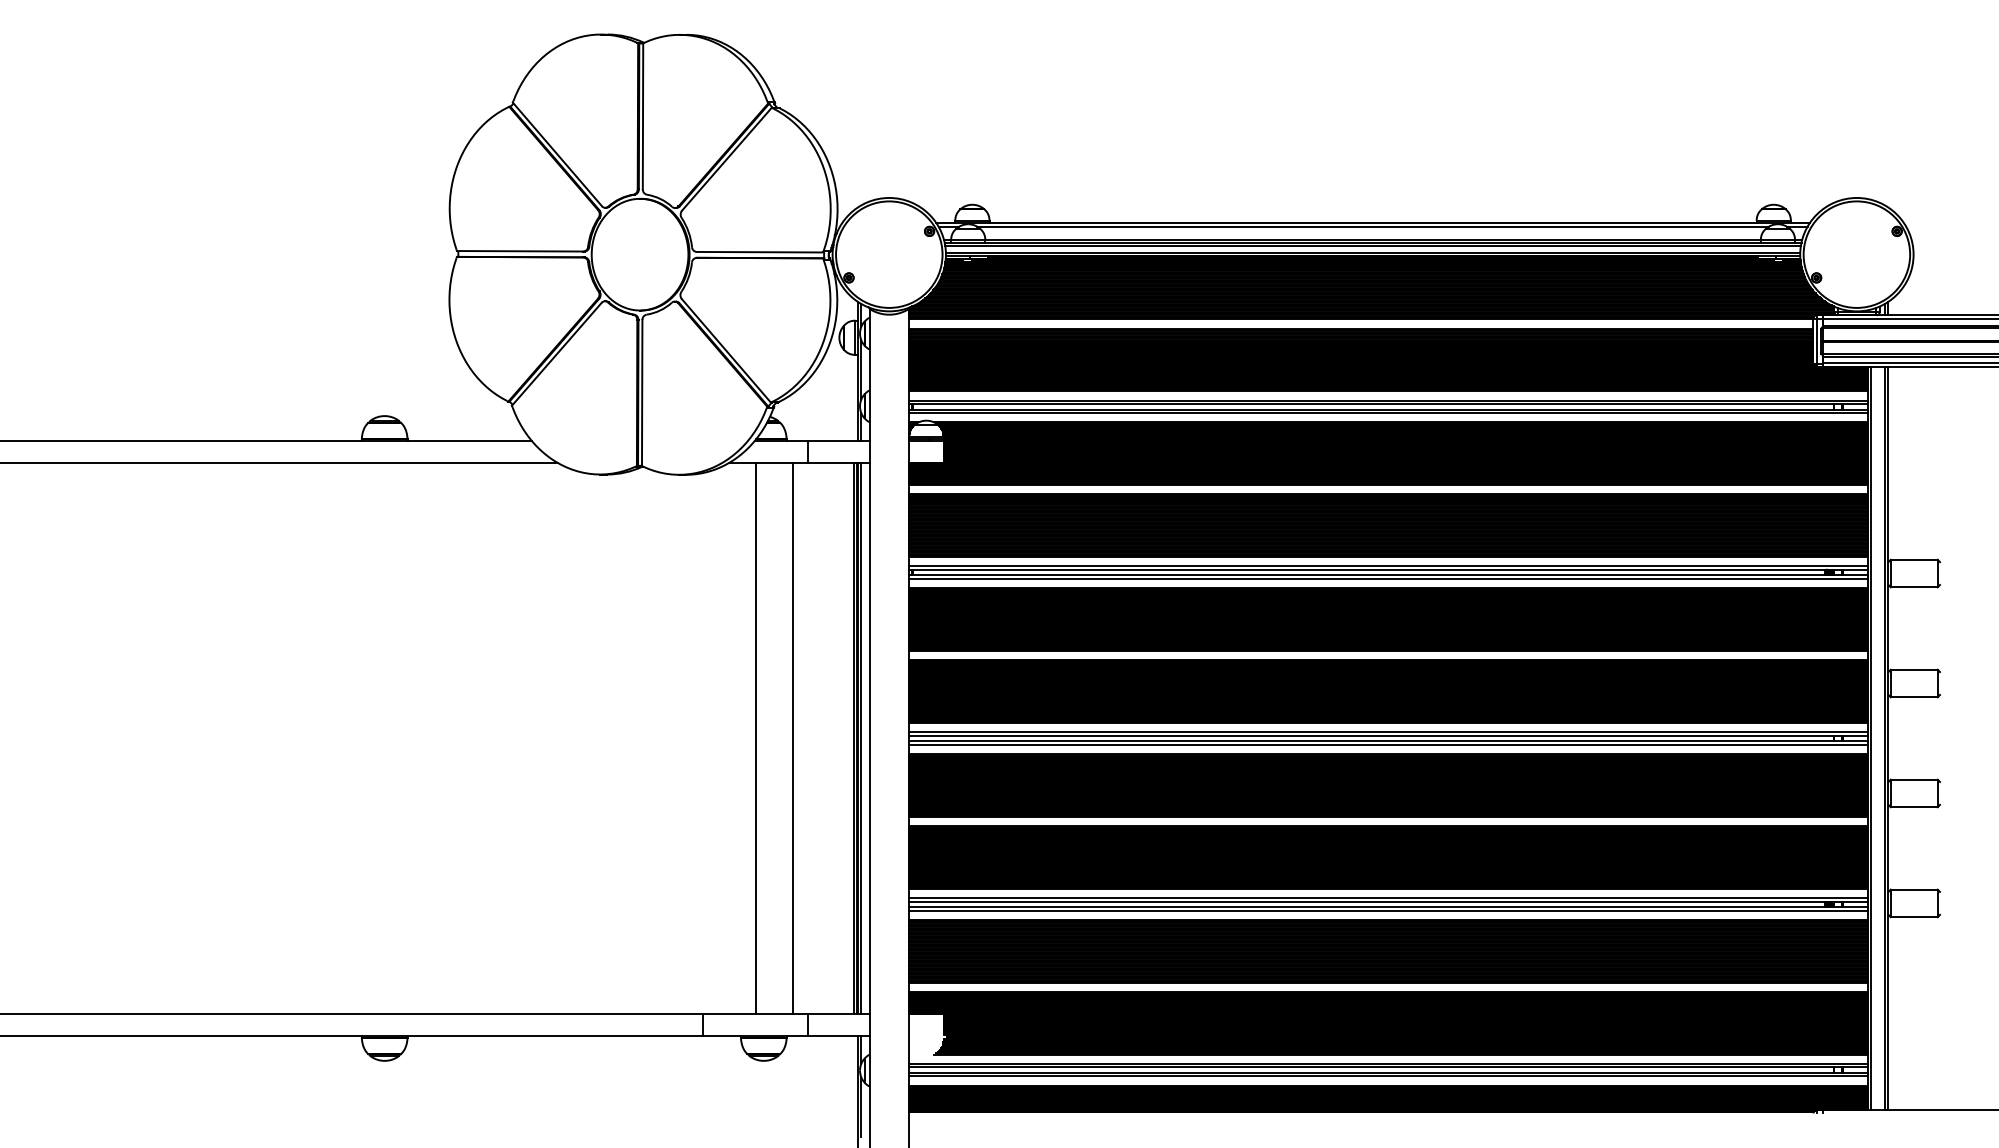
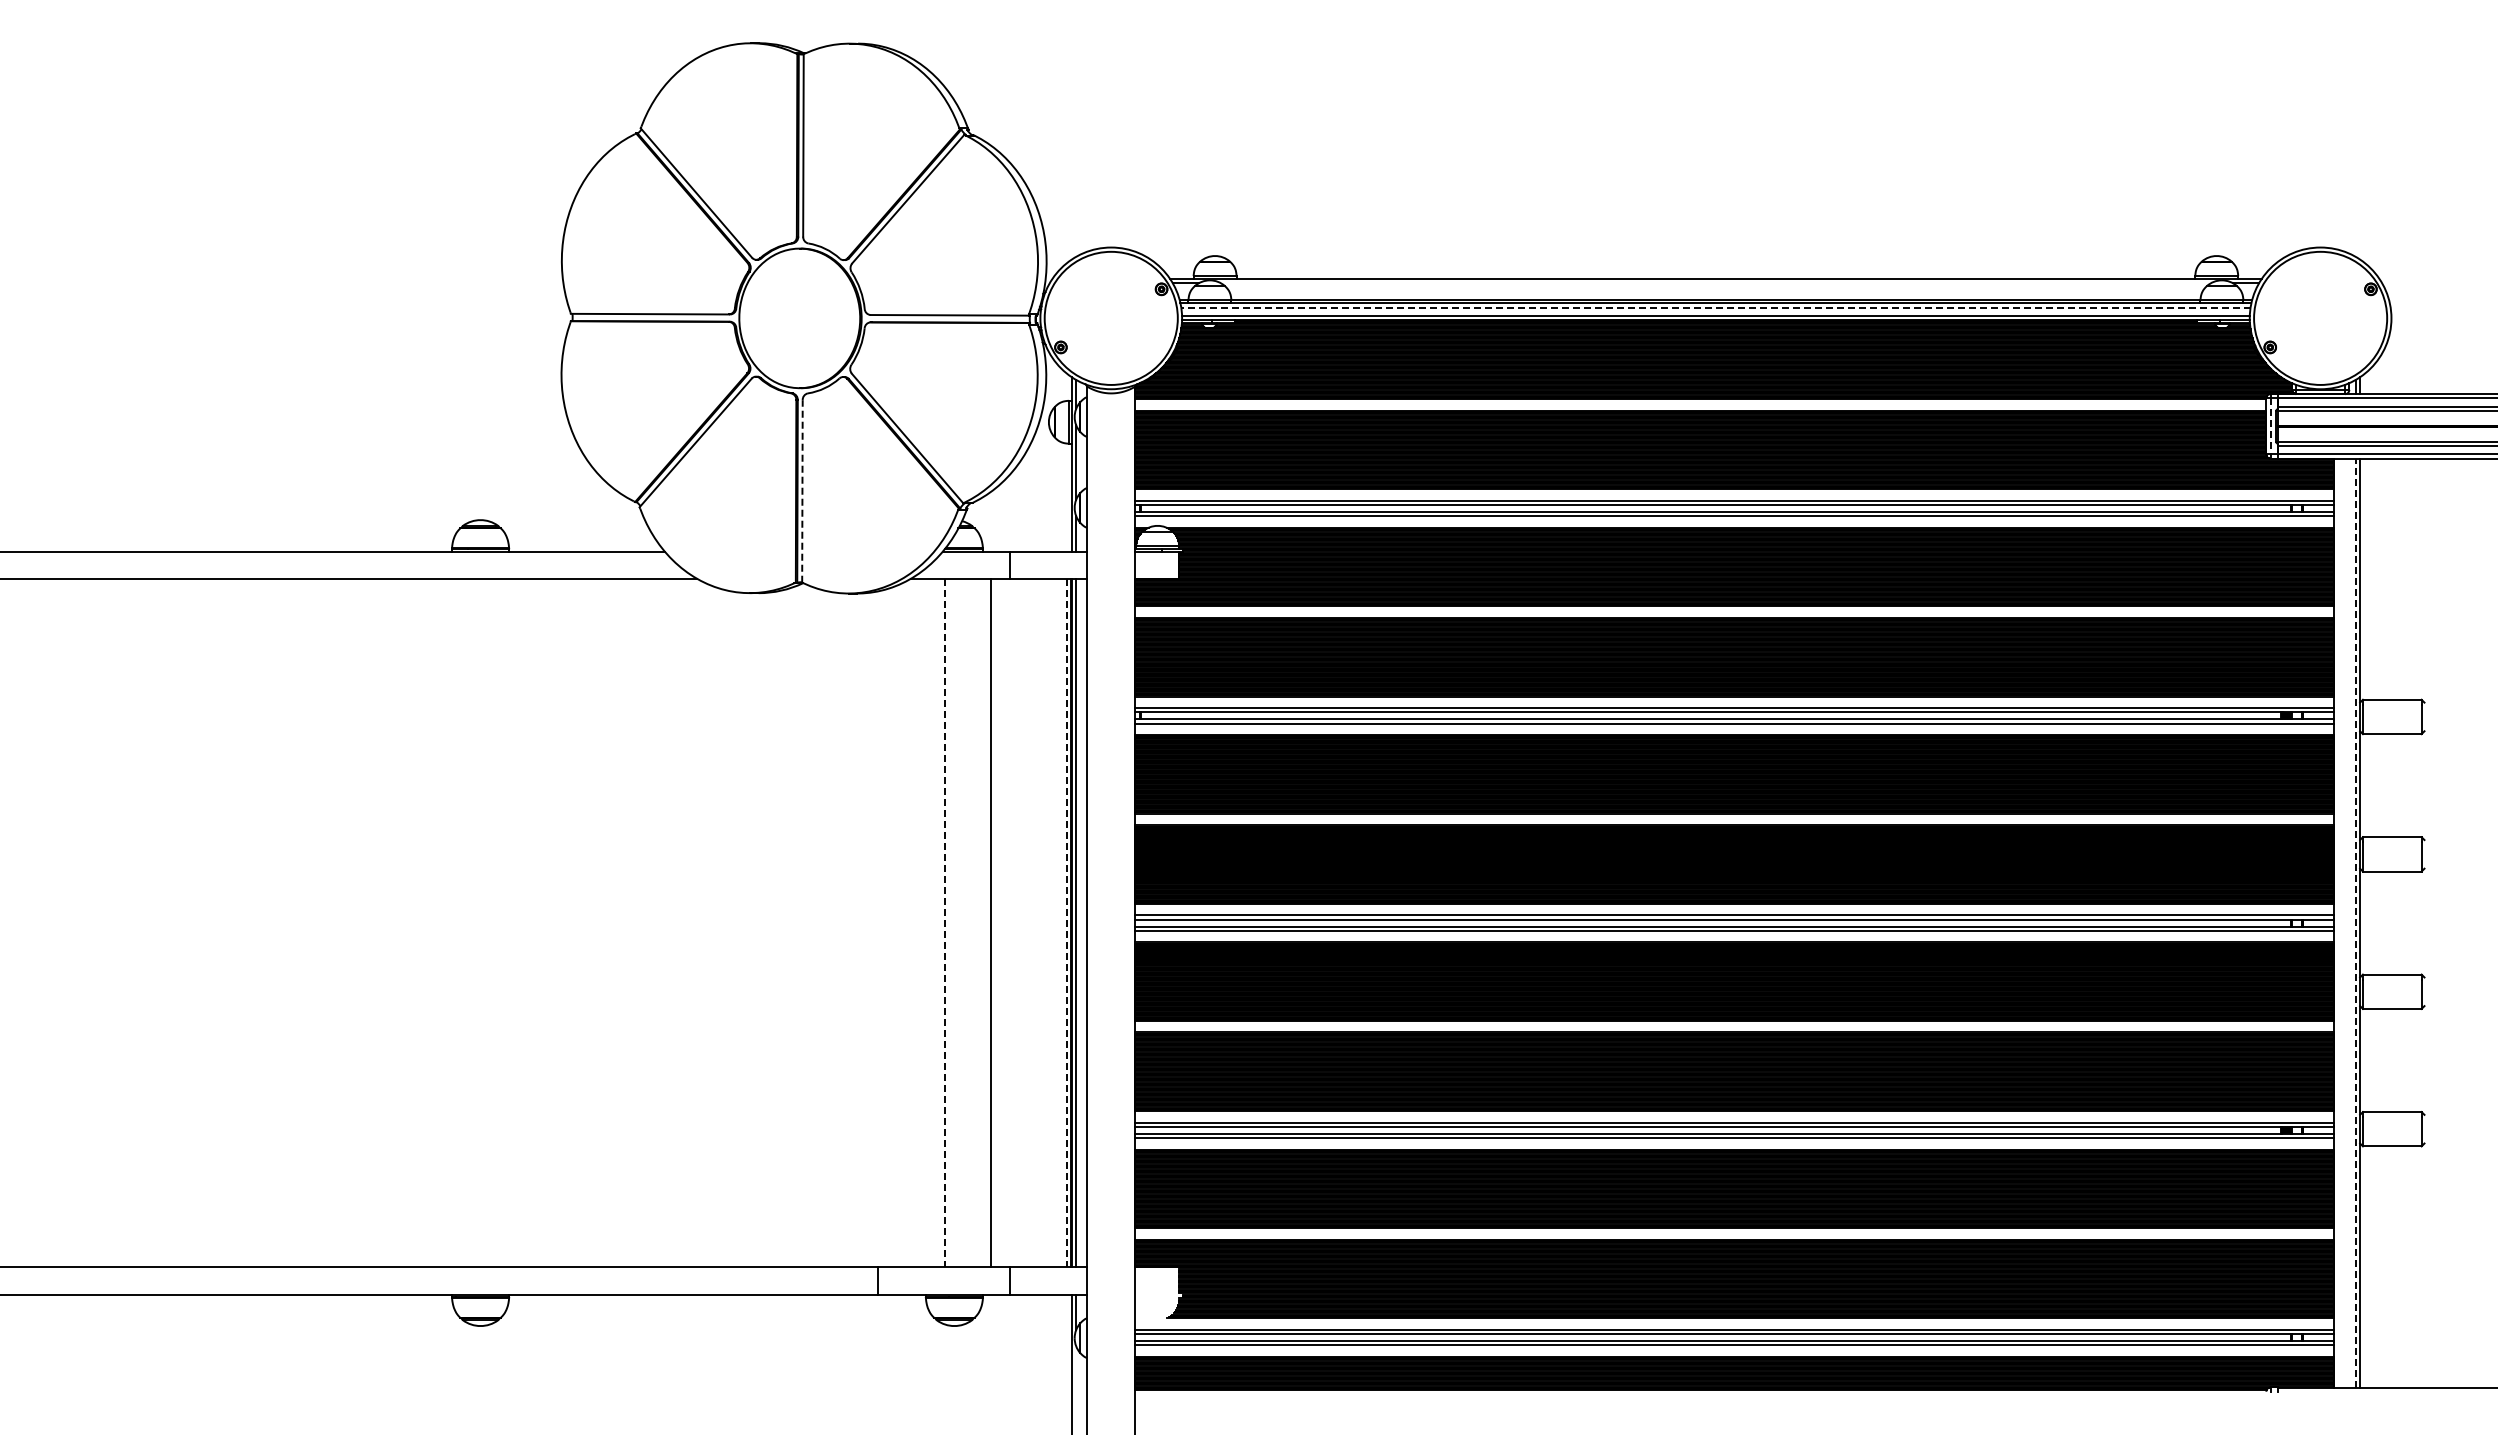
line: (1372, 226) -> (1715, 283), removed
line: (1372, 245) -> (1715, 307), solid -> dashed
line: (1816, 341) -> (2270, 426), solid -> dashed
line: (642, 392) -> (802, 490), solid -> dashed
line: (755, 738) -> (944, 923), solid -> dashed
line: (853, 738) -> (1066, 923), solid -> dashed
line: (1871, 738) -> (2338, 922), removed
line: (1884, 738) -> (2355, 922), solid -> dashed
line: (861, 1106) -> (1076, 1383), removed

